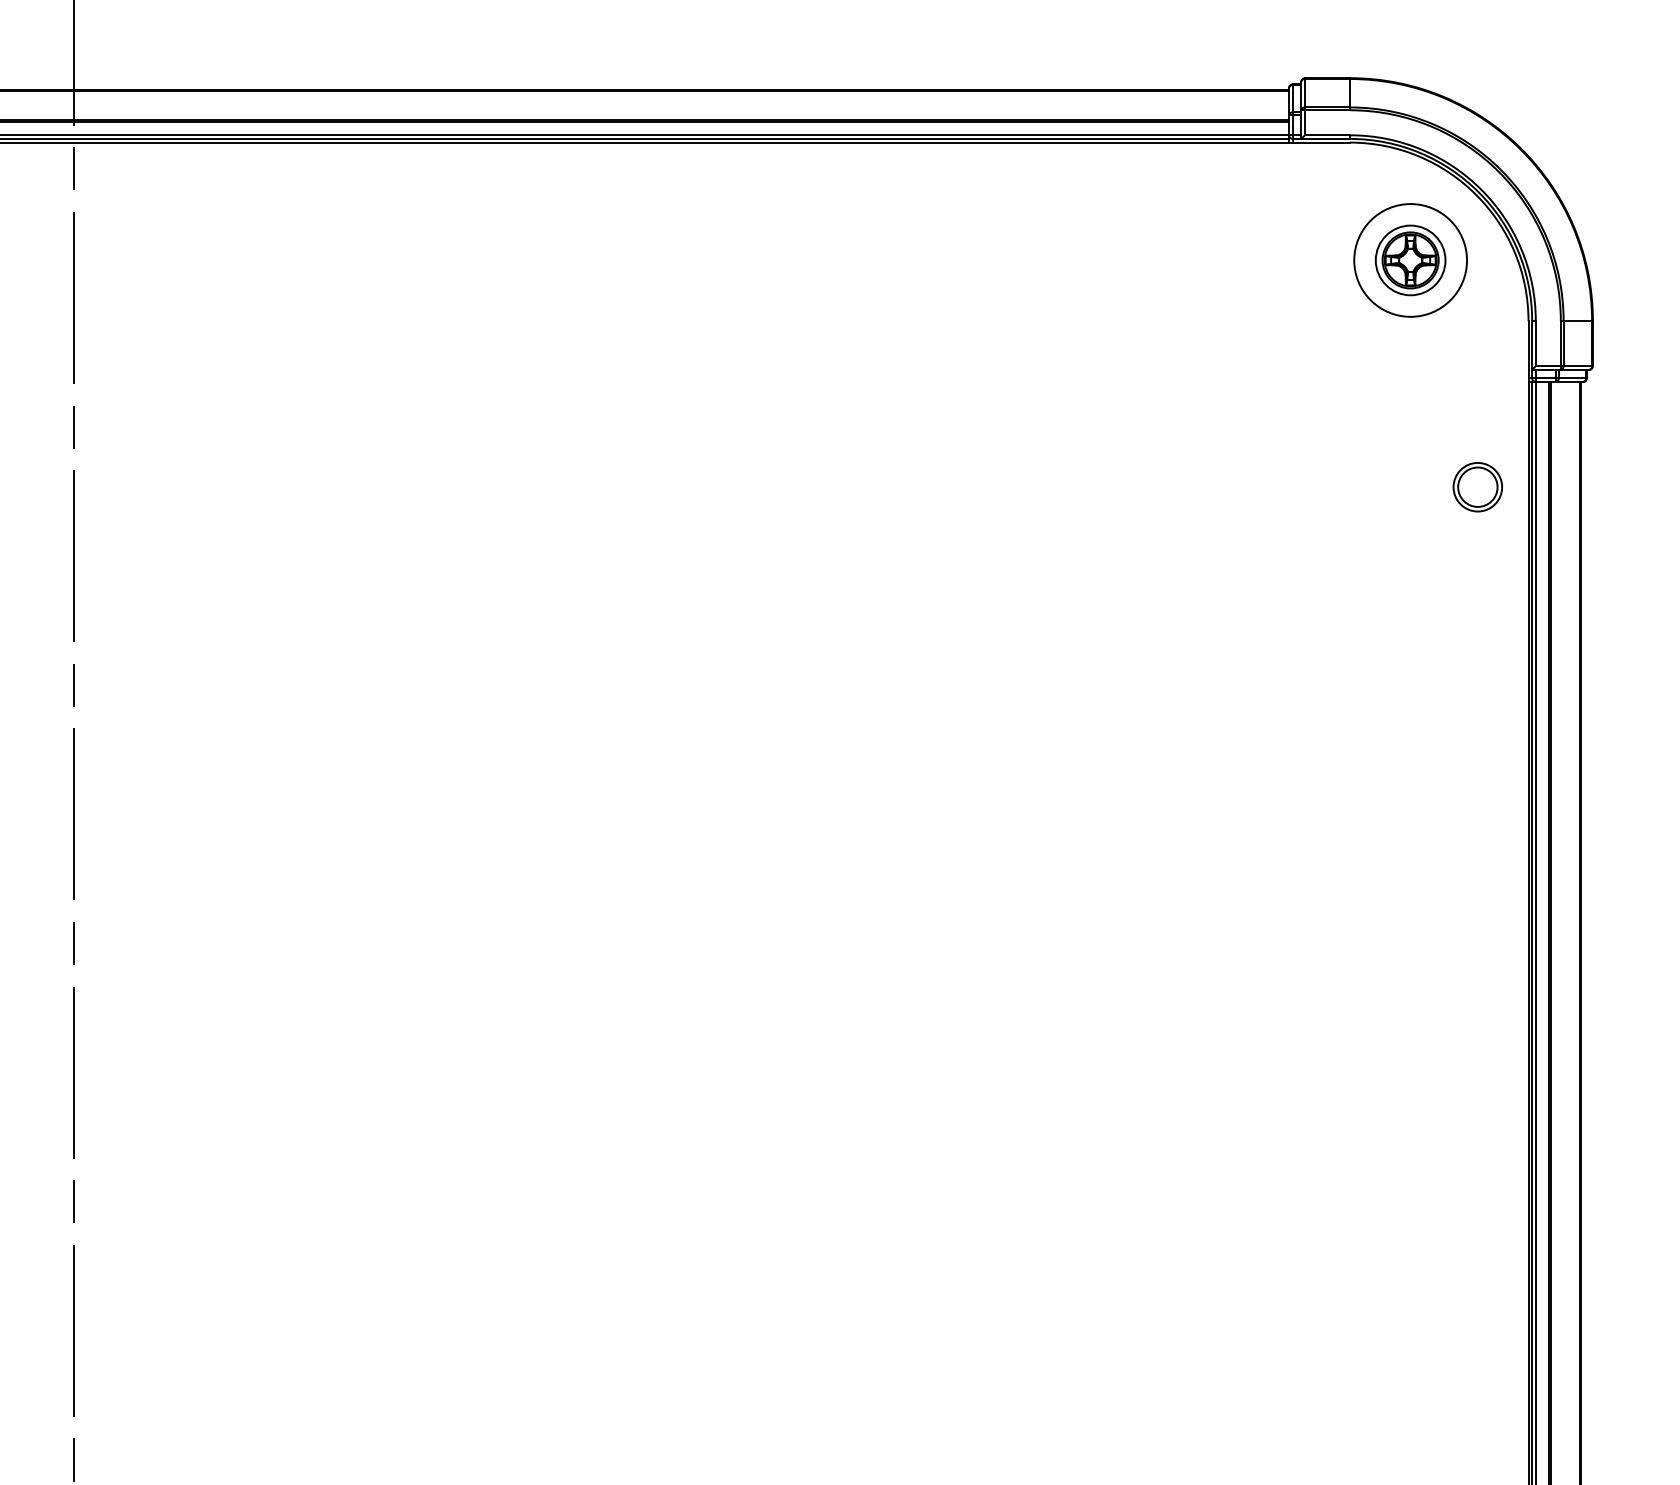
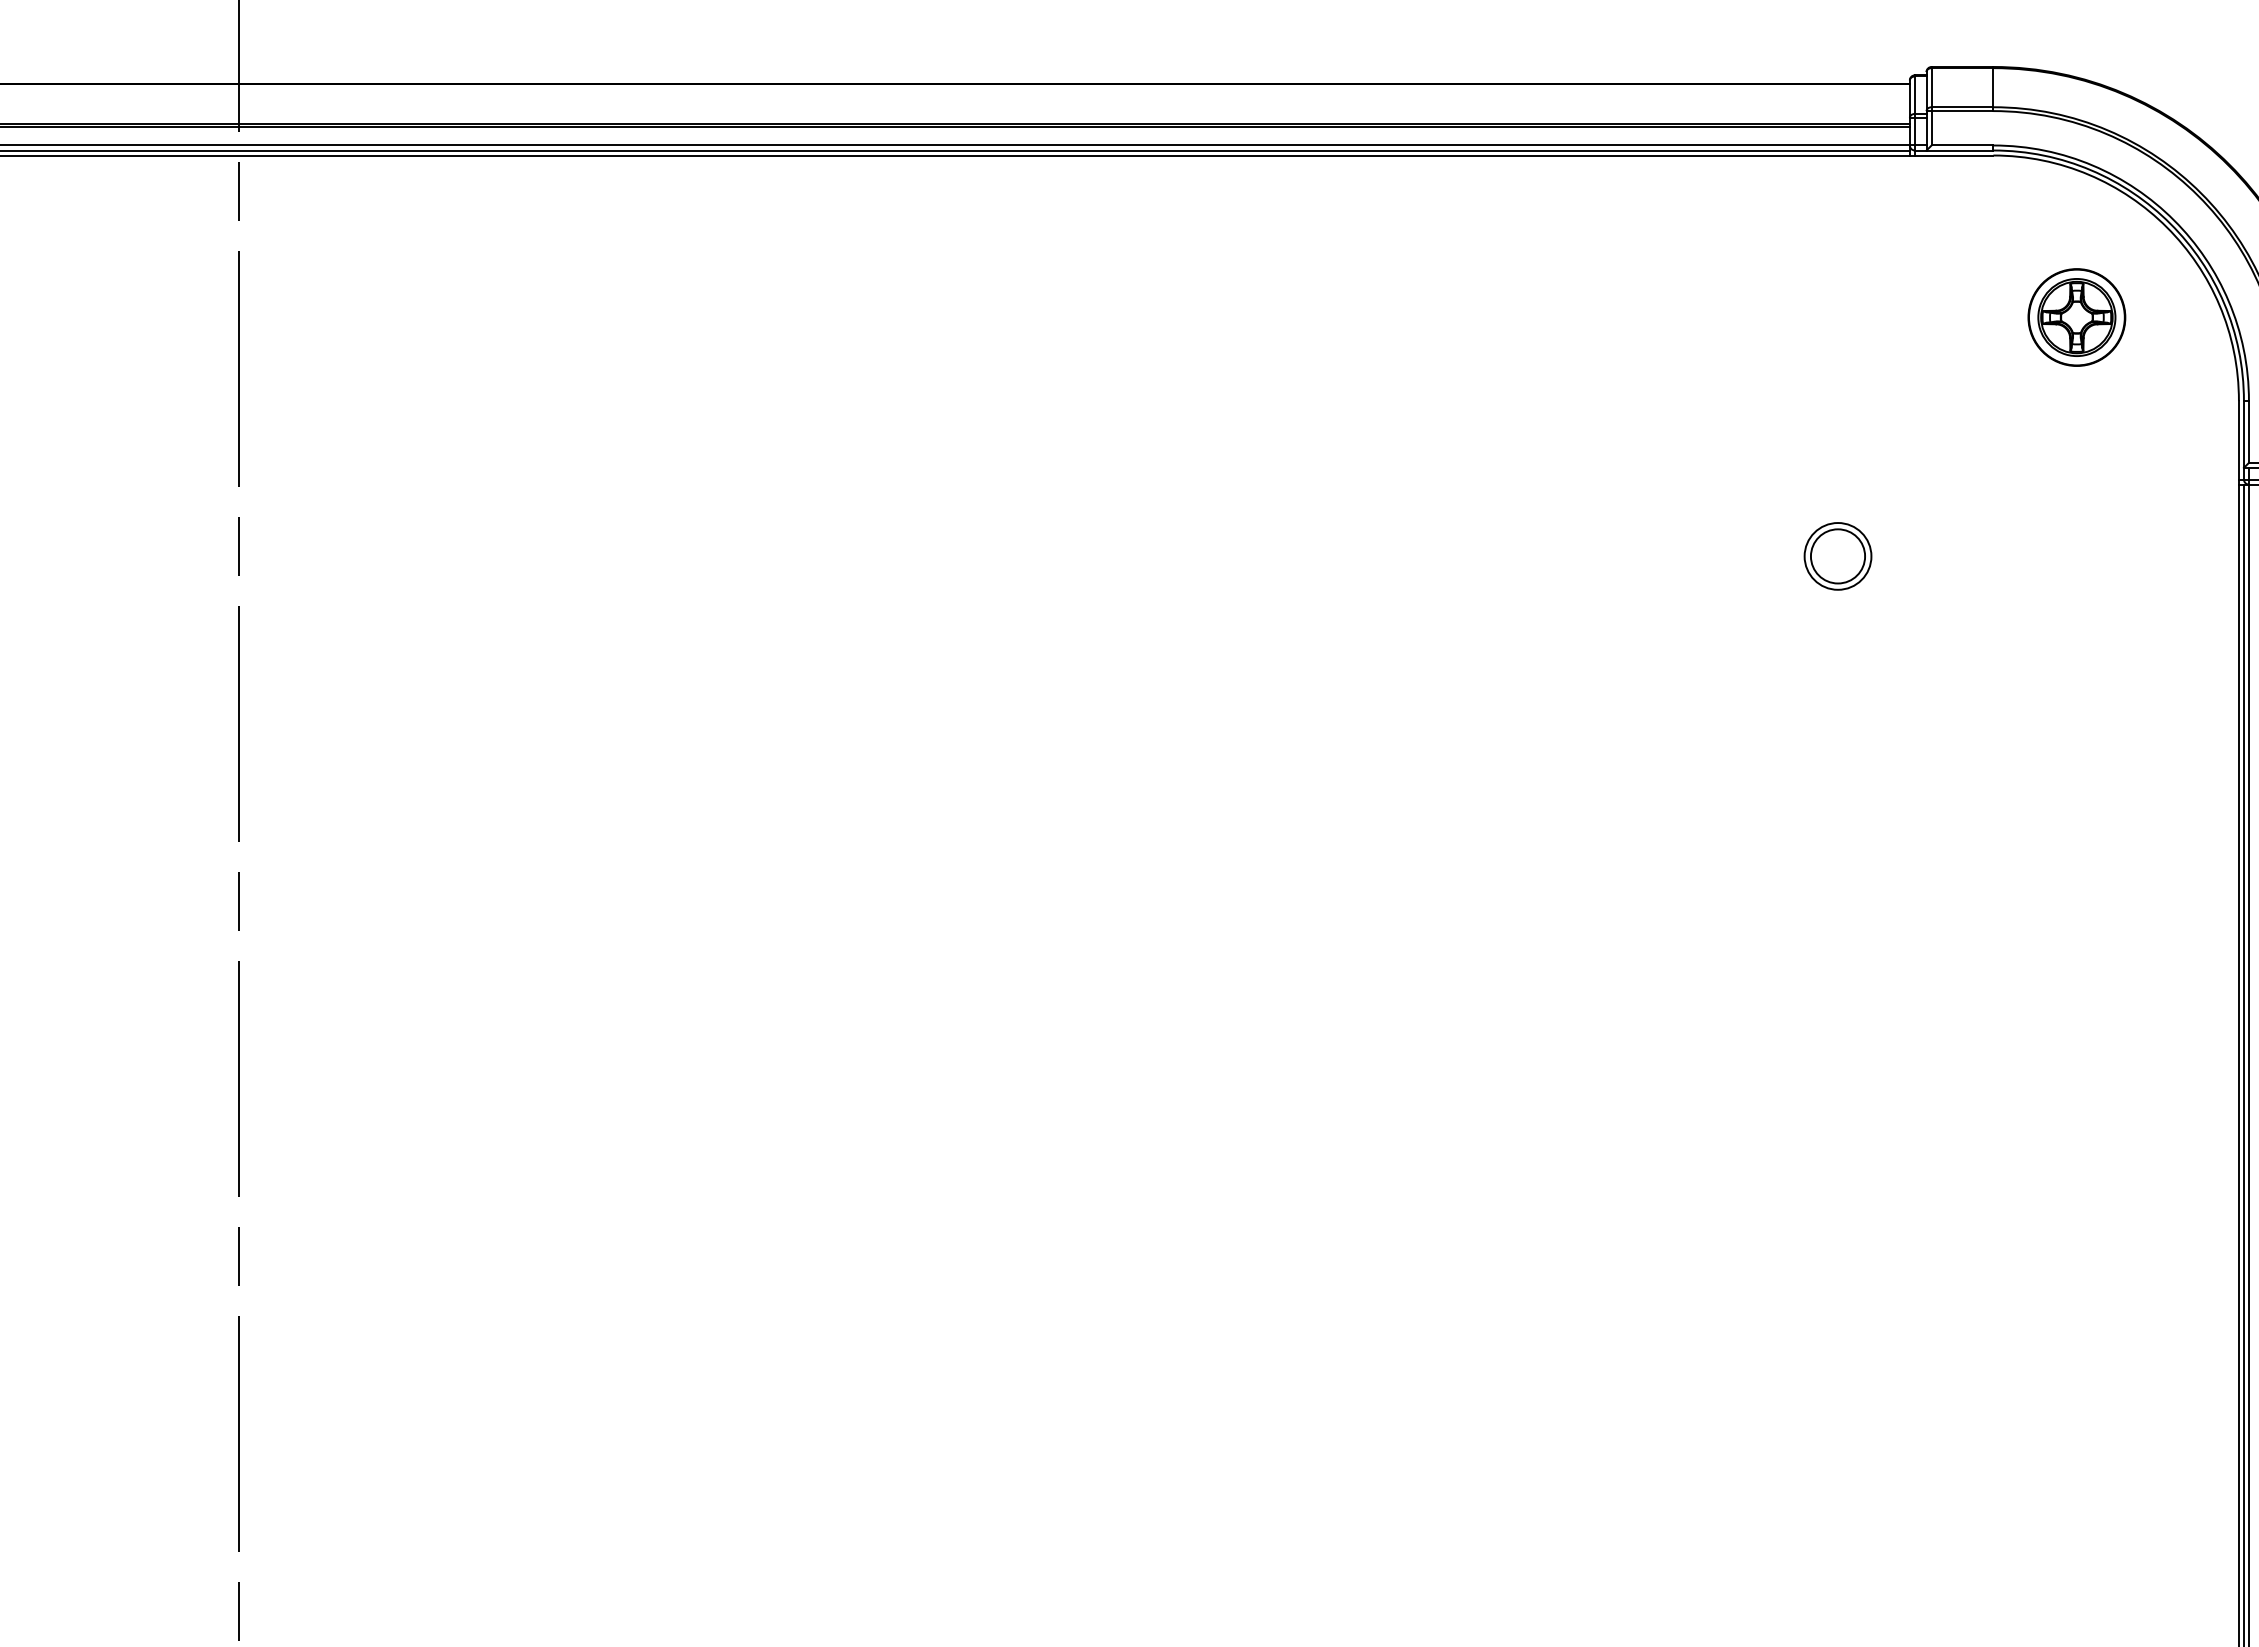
circle: (1410, 260) -> (2076, 317), size x0.62
part: (1477, 487) -> (1837, 556), moved

